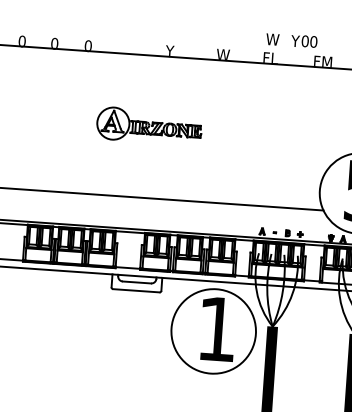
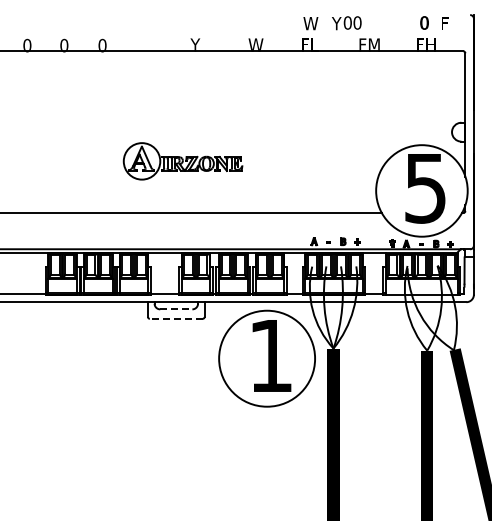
part: (148, 126) -> (182, 161), moved
line: (137, 282) -> (176, 309), solid -> dashed
line: (135, 290) -> (175, 318), solid -> dashed

